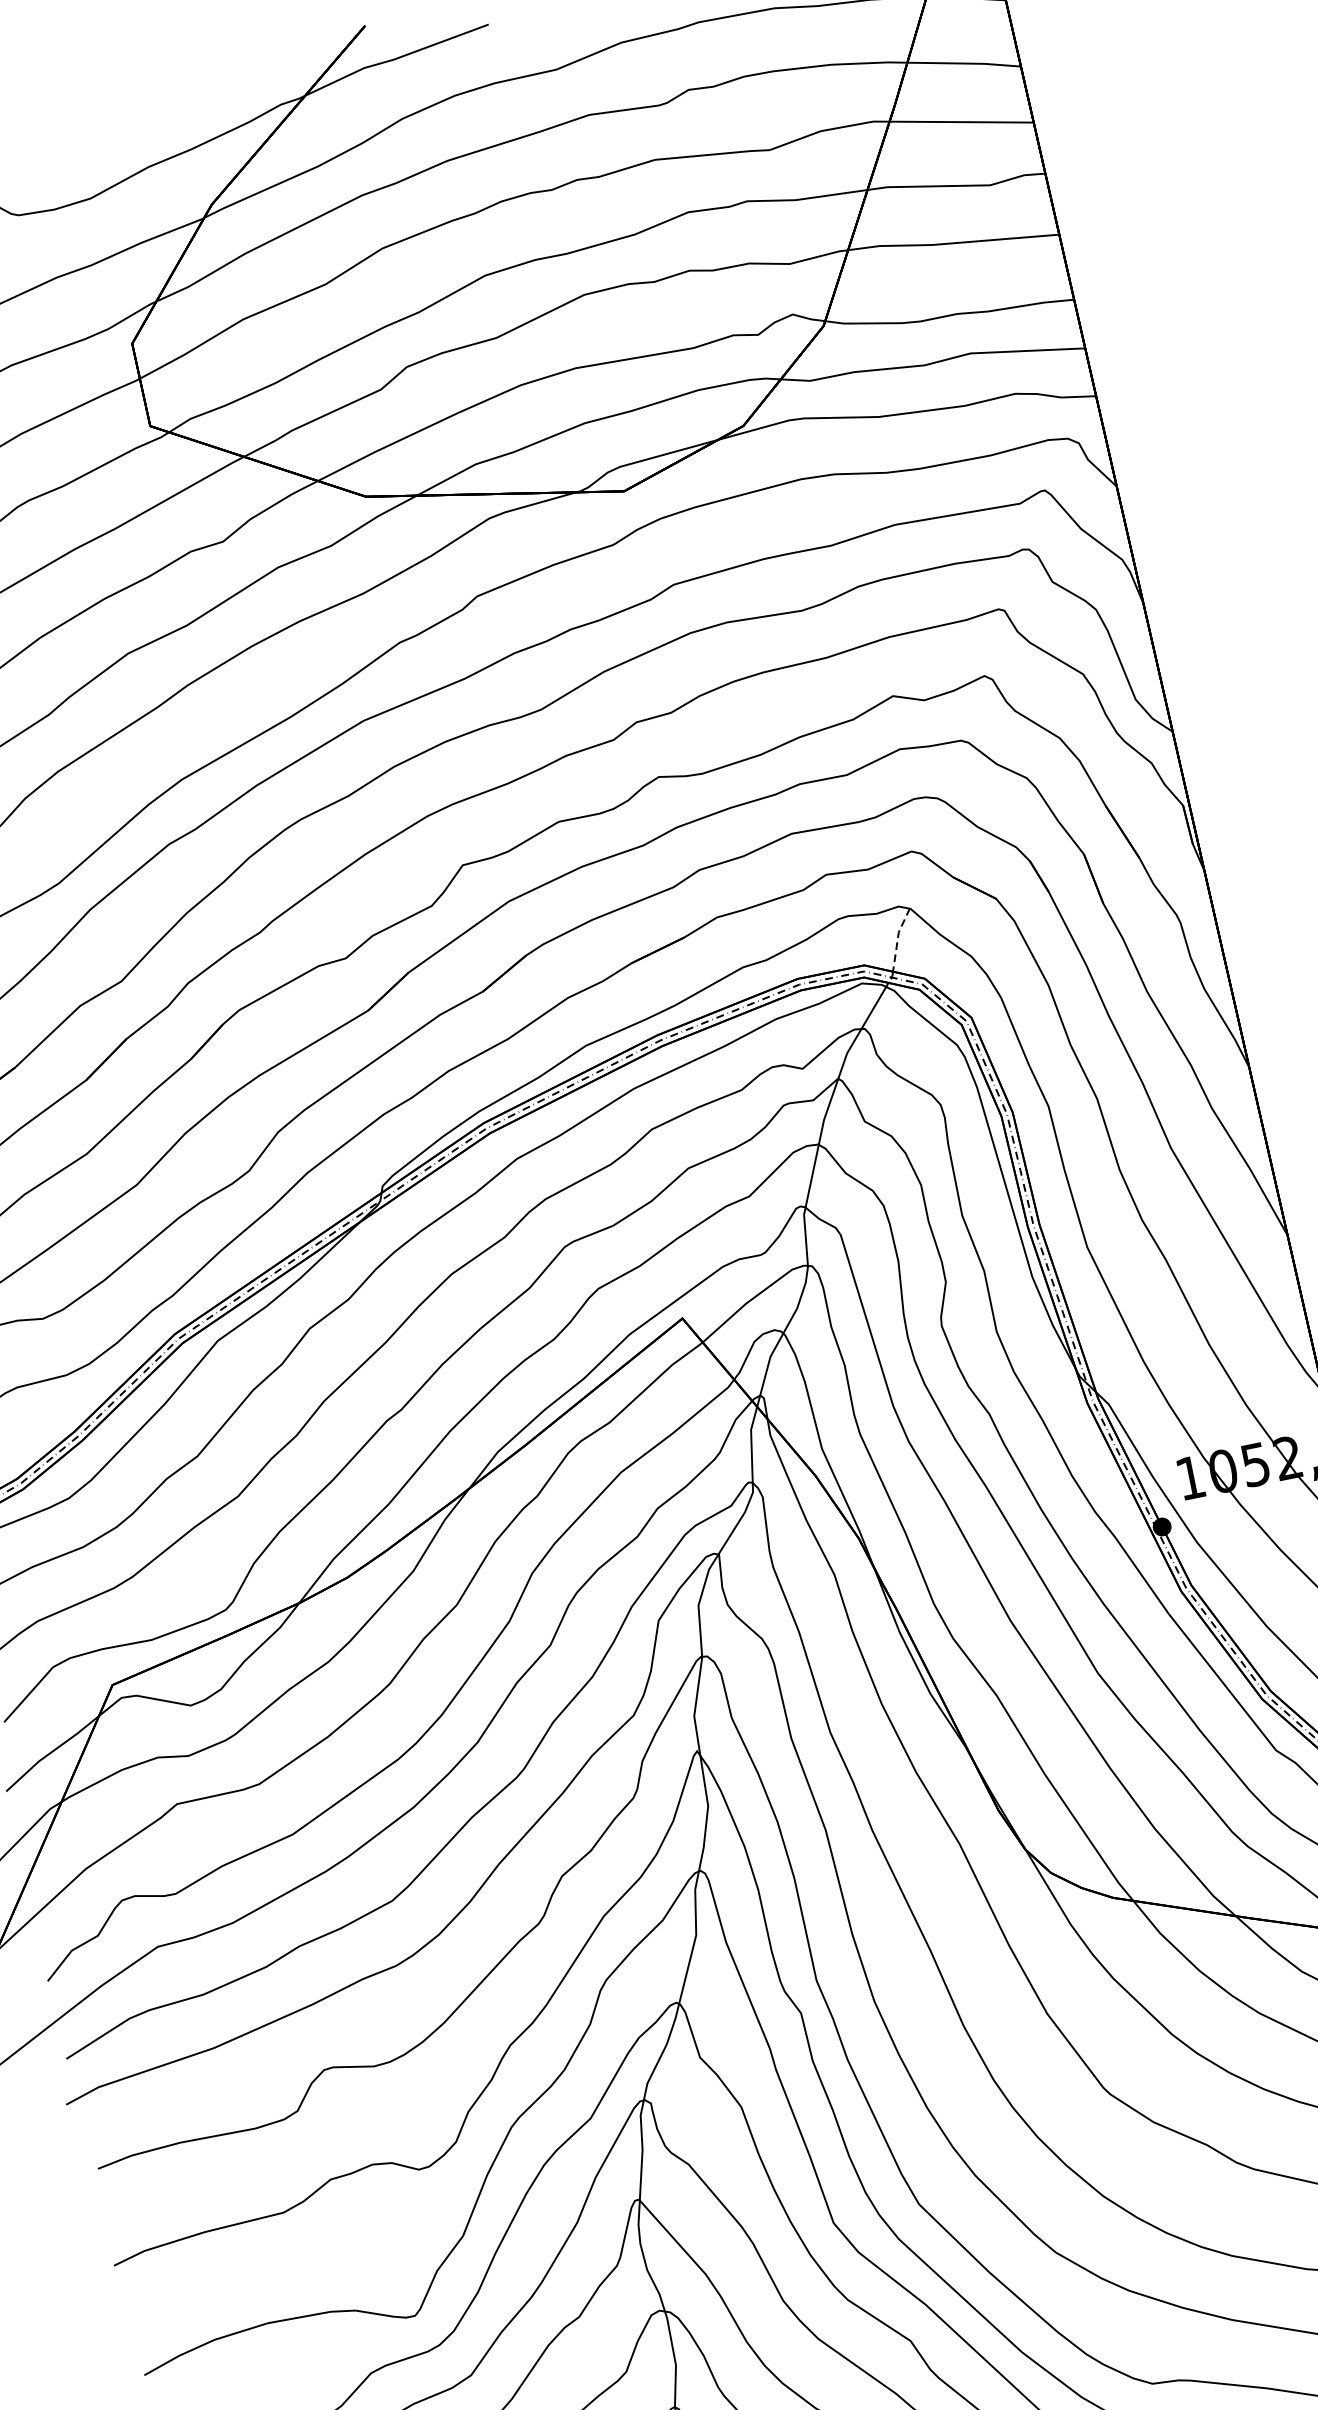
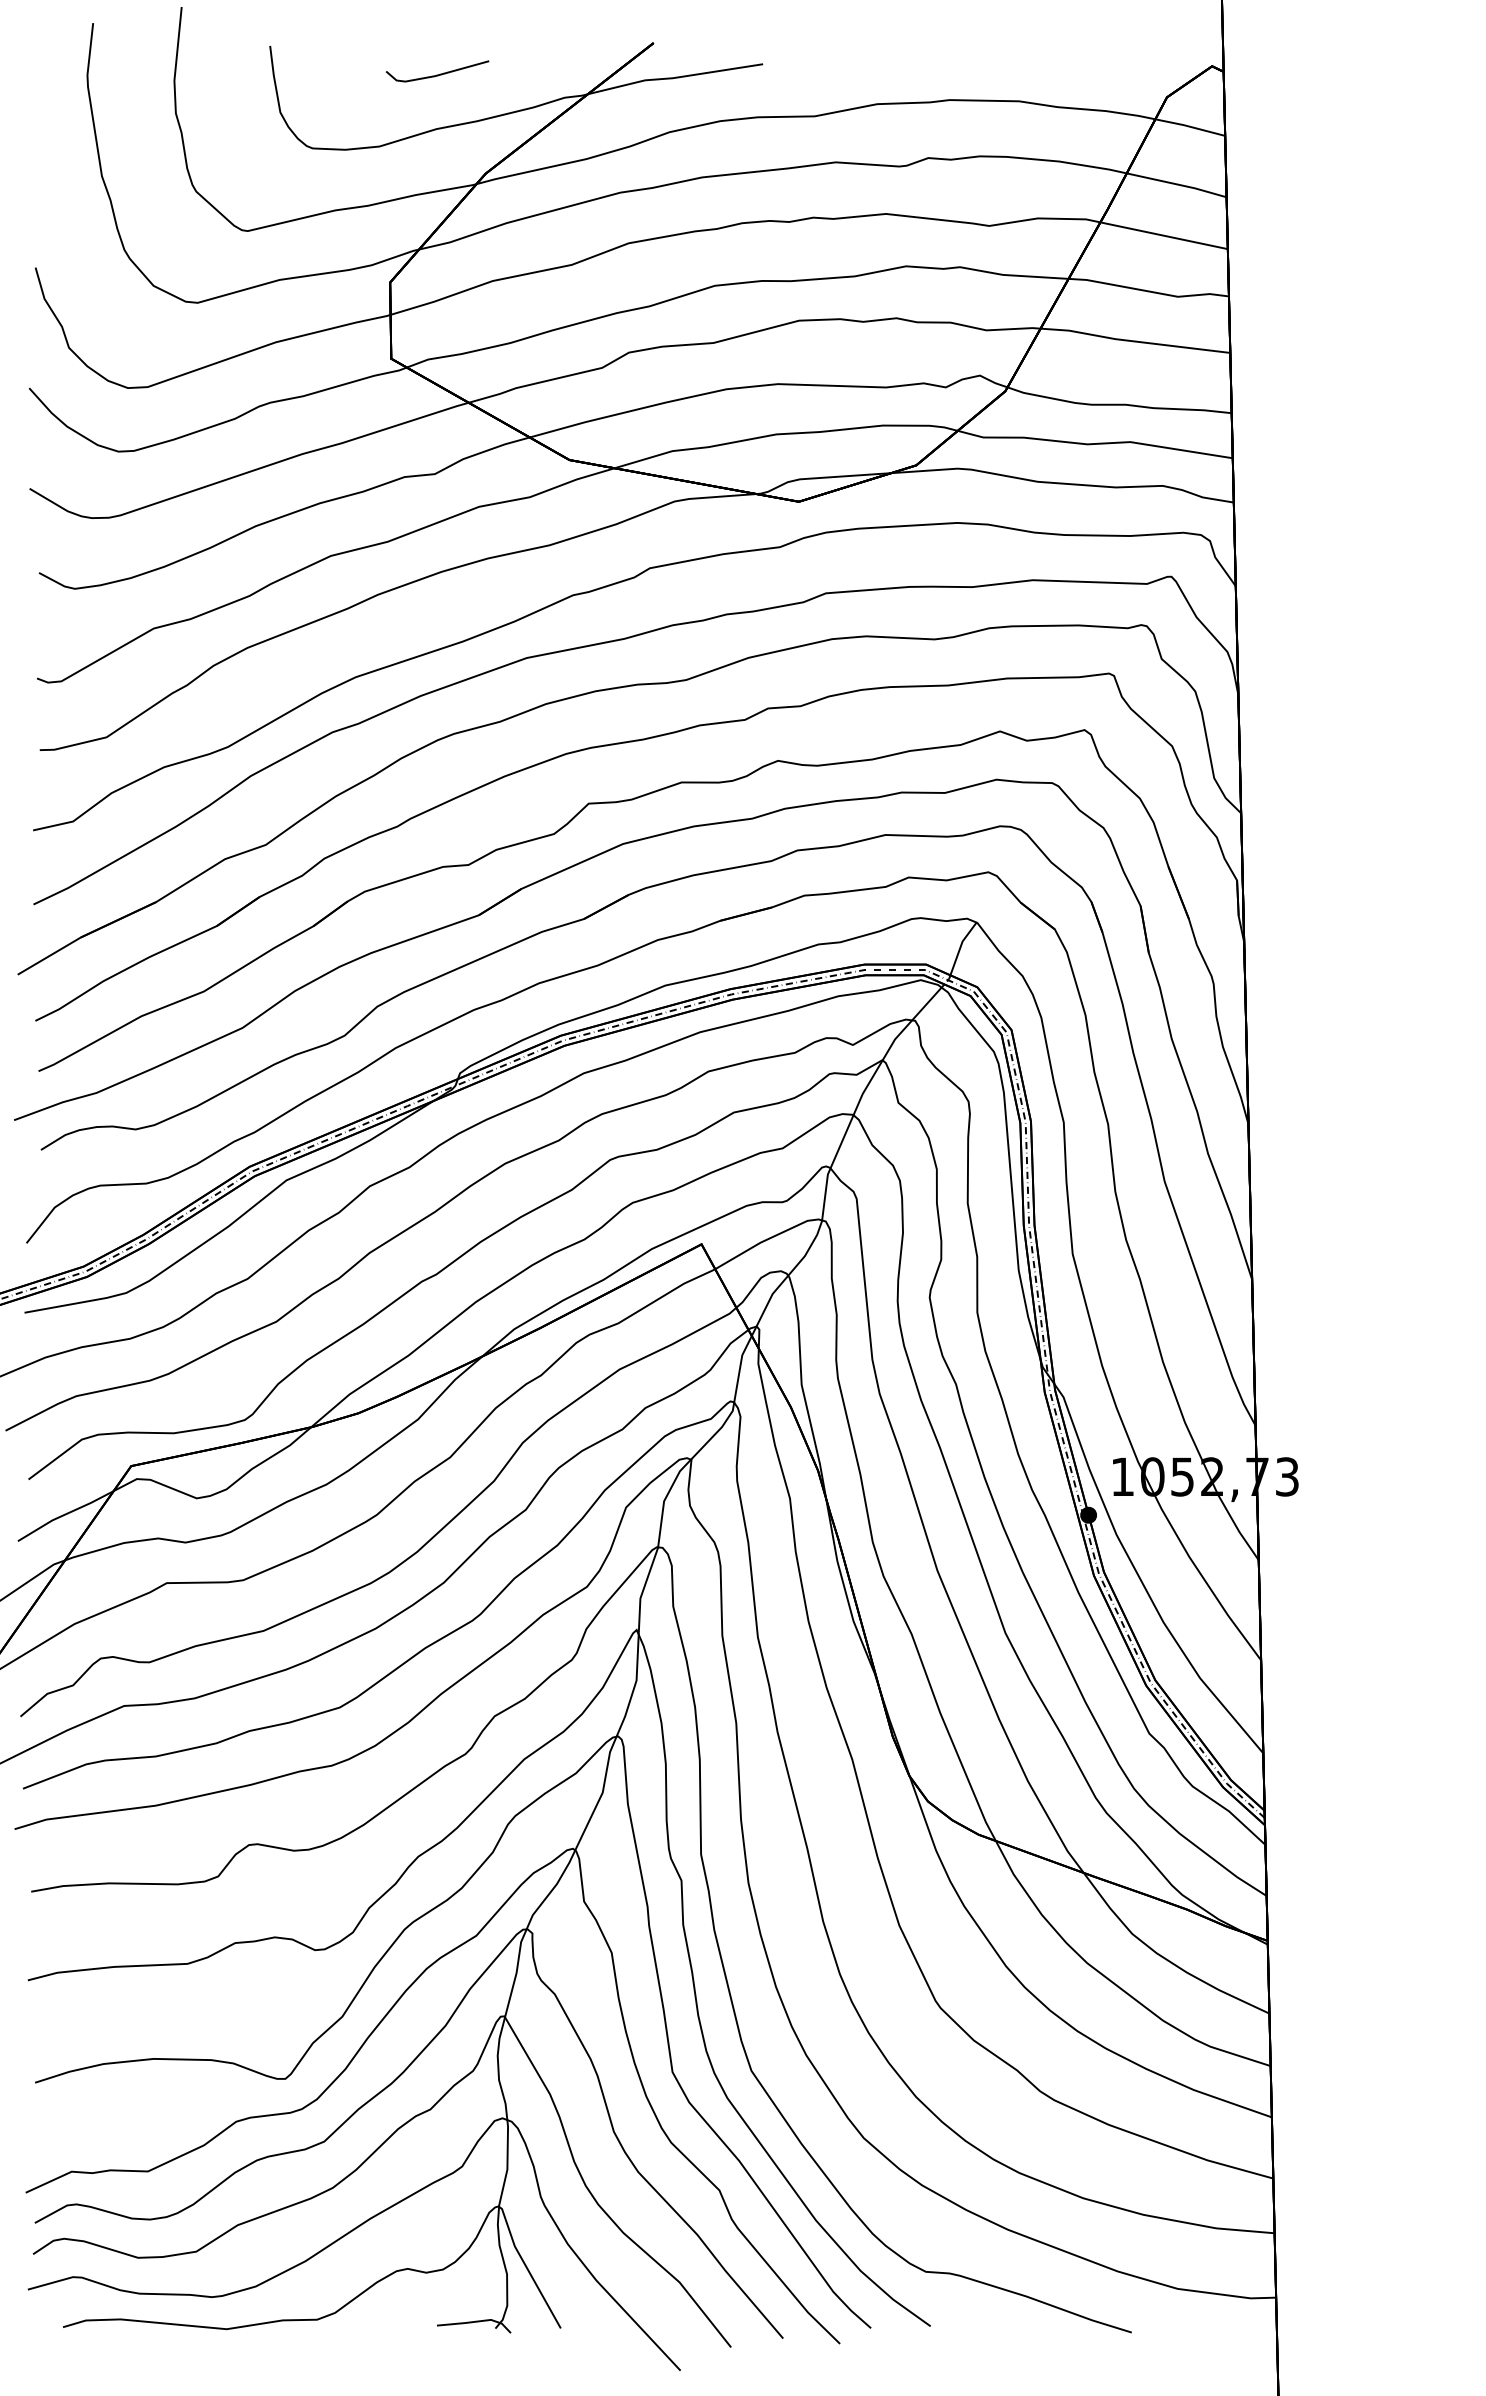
line: (137, 107) -> (437, 74), added
line: (897, 939) -> (960, 947), dashed -> solid

